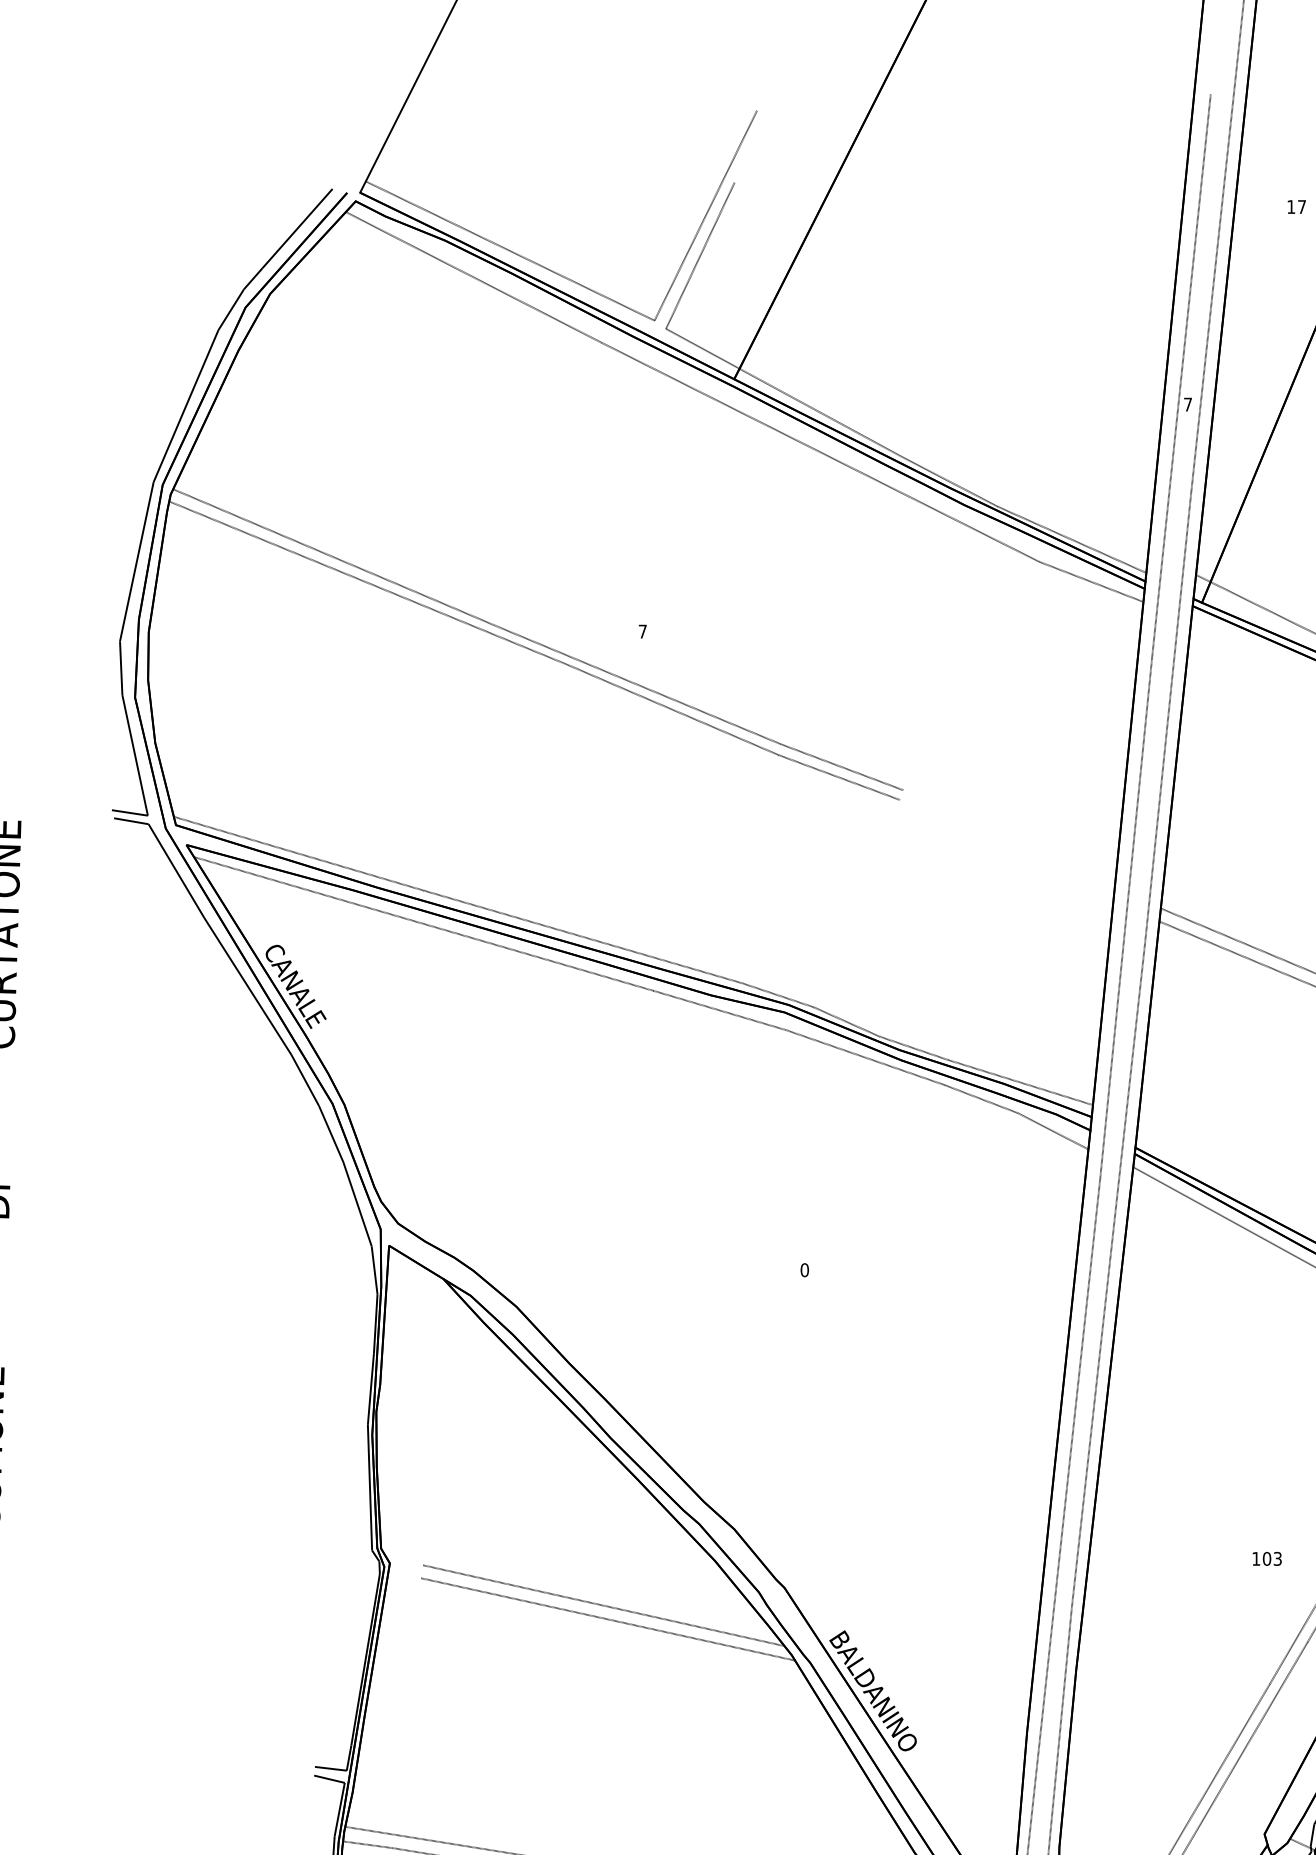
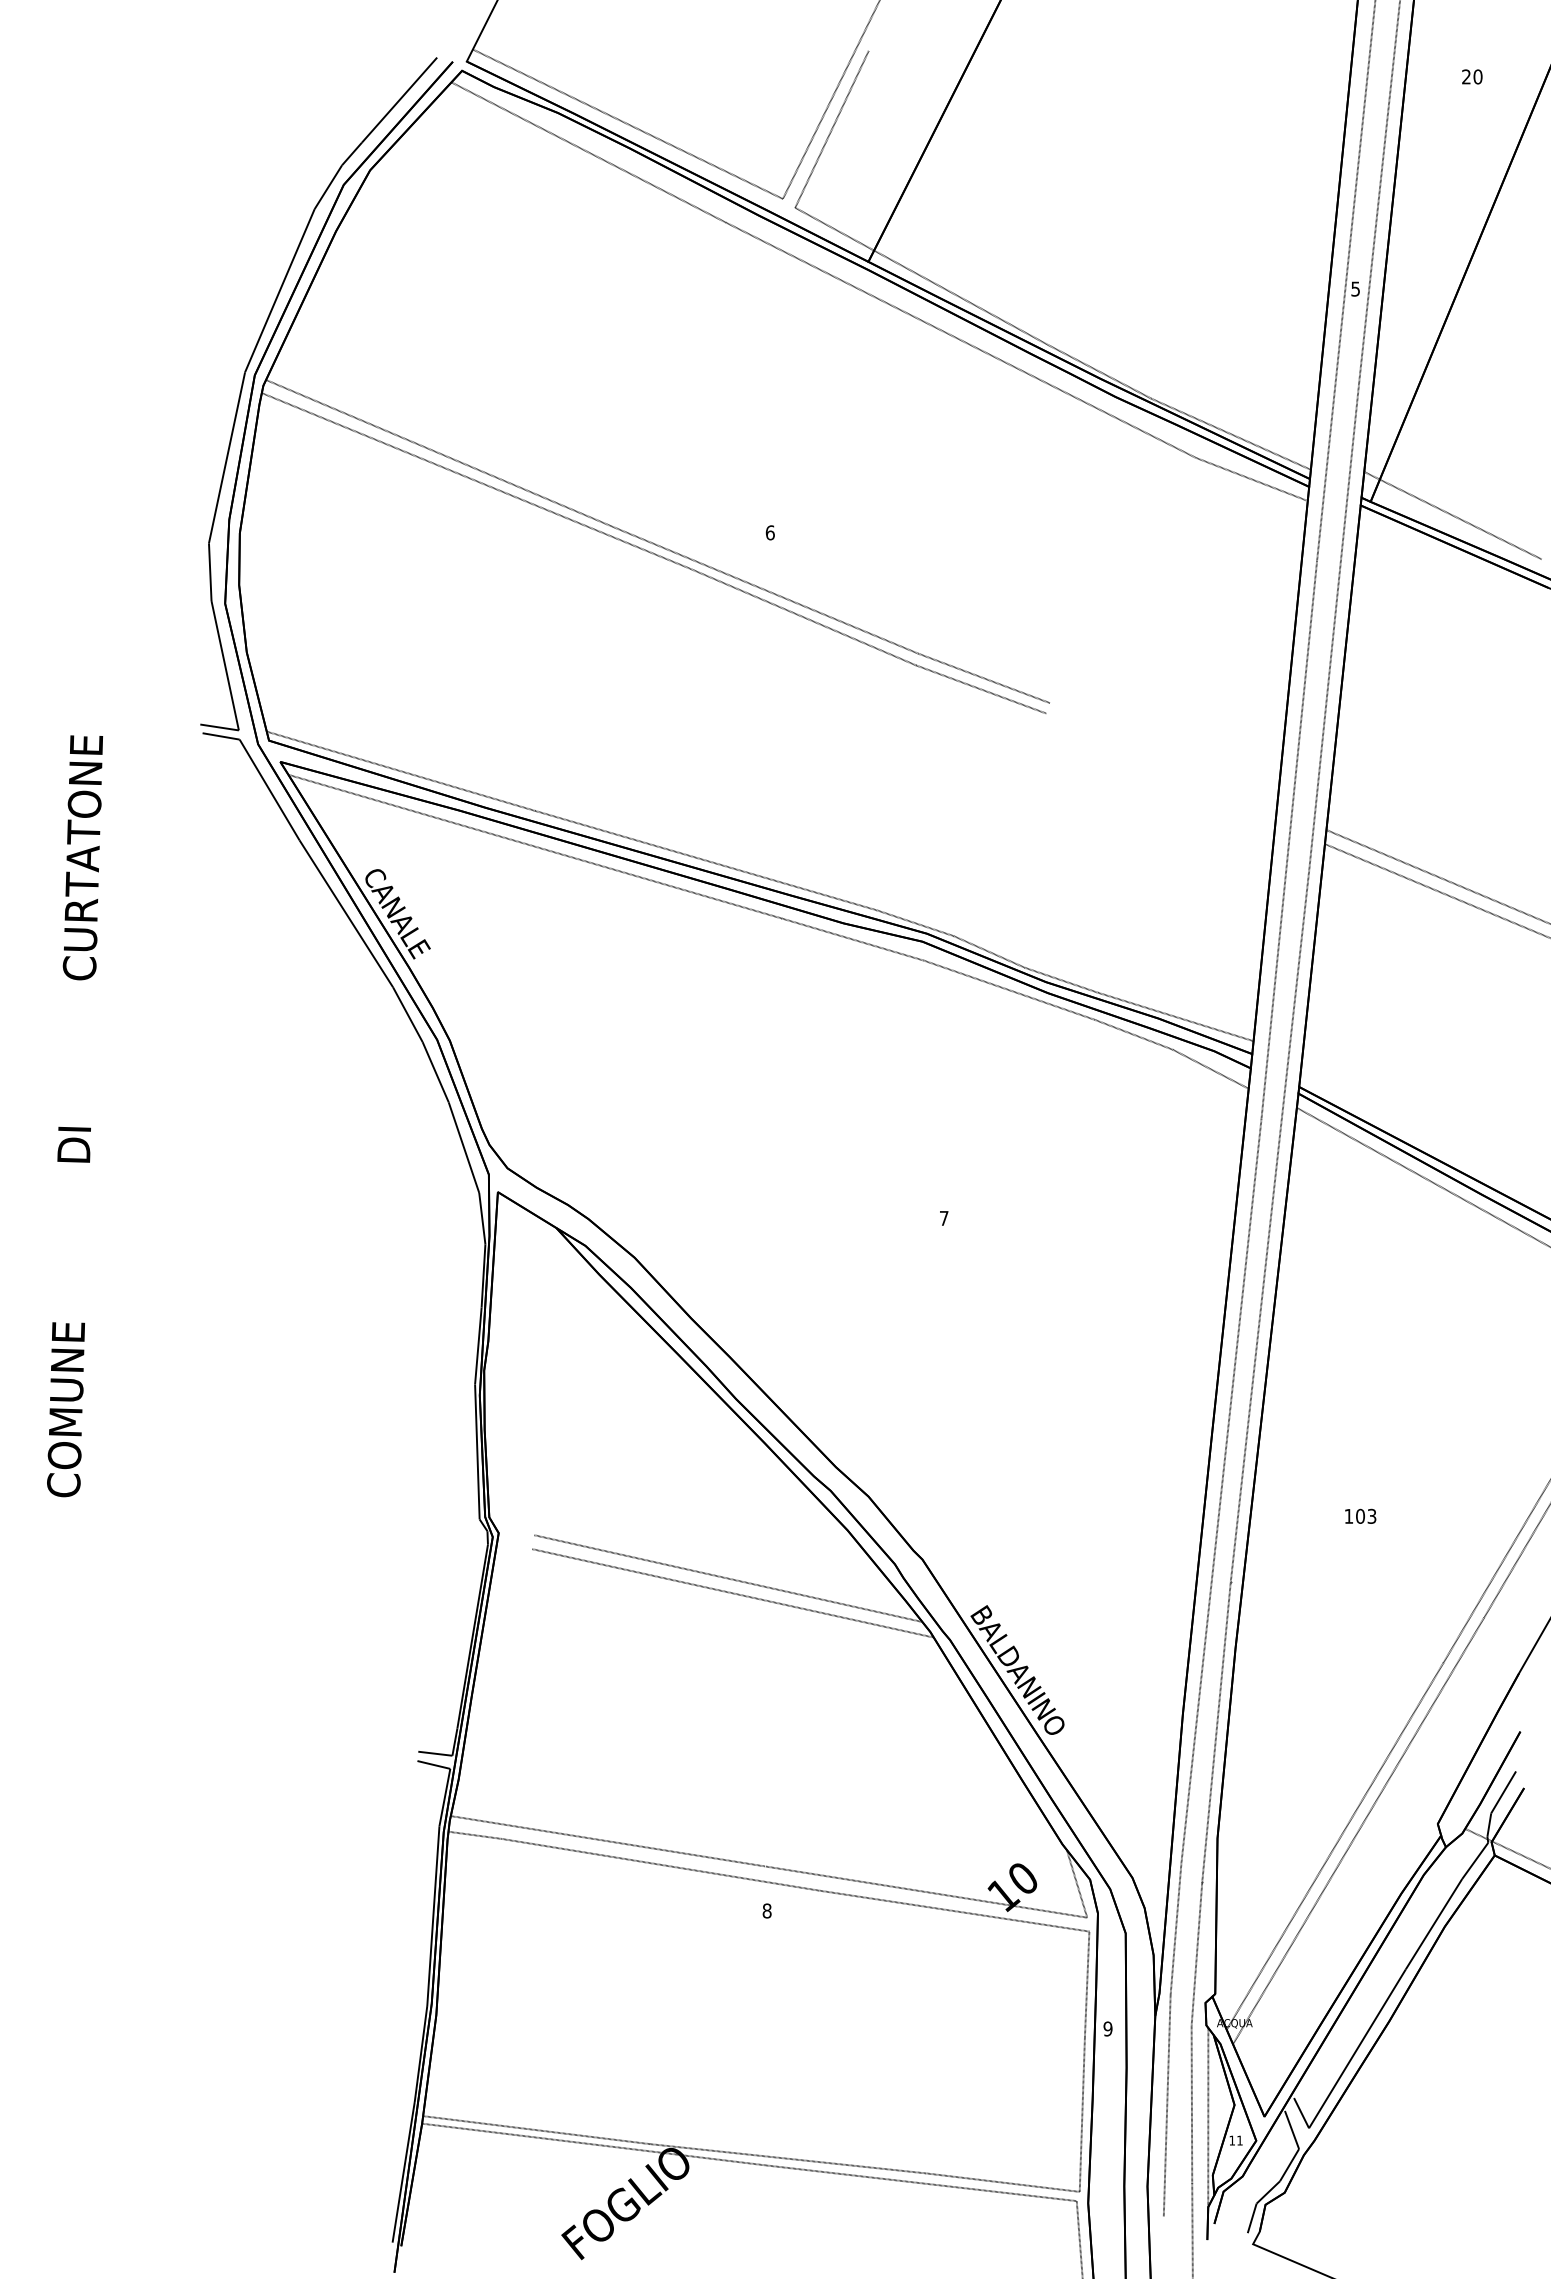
text: (1296, 206) -> (1472, 76), 17 -> 20
text: (1187, 404) -> (1355, 288), 7 -> 5
text: (642, 631) -> (769, 532), 7 -> 6
text: (804, 1269) -> (943, 1217), 0 -> 7
text: (1267, 1558) -> (1360, 1515), moved

